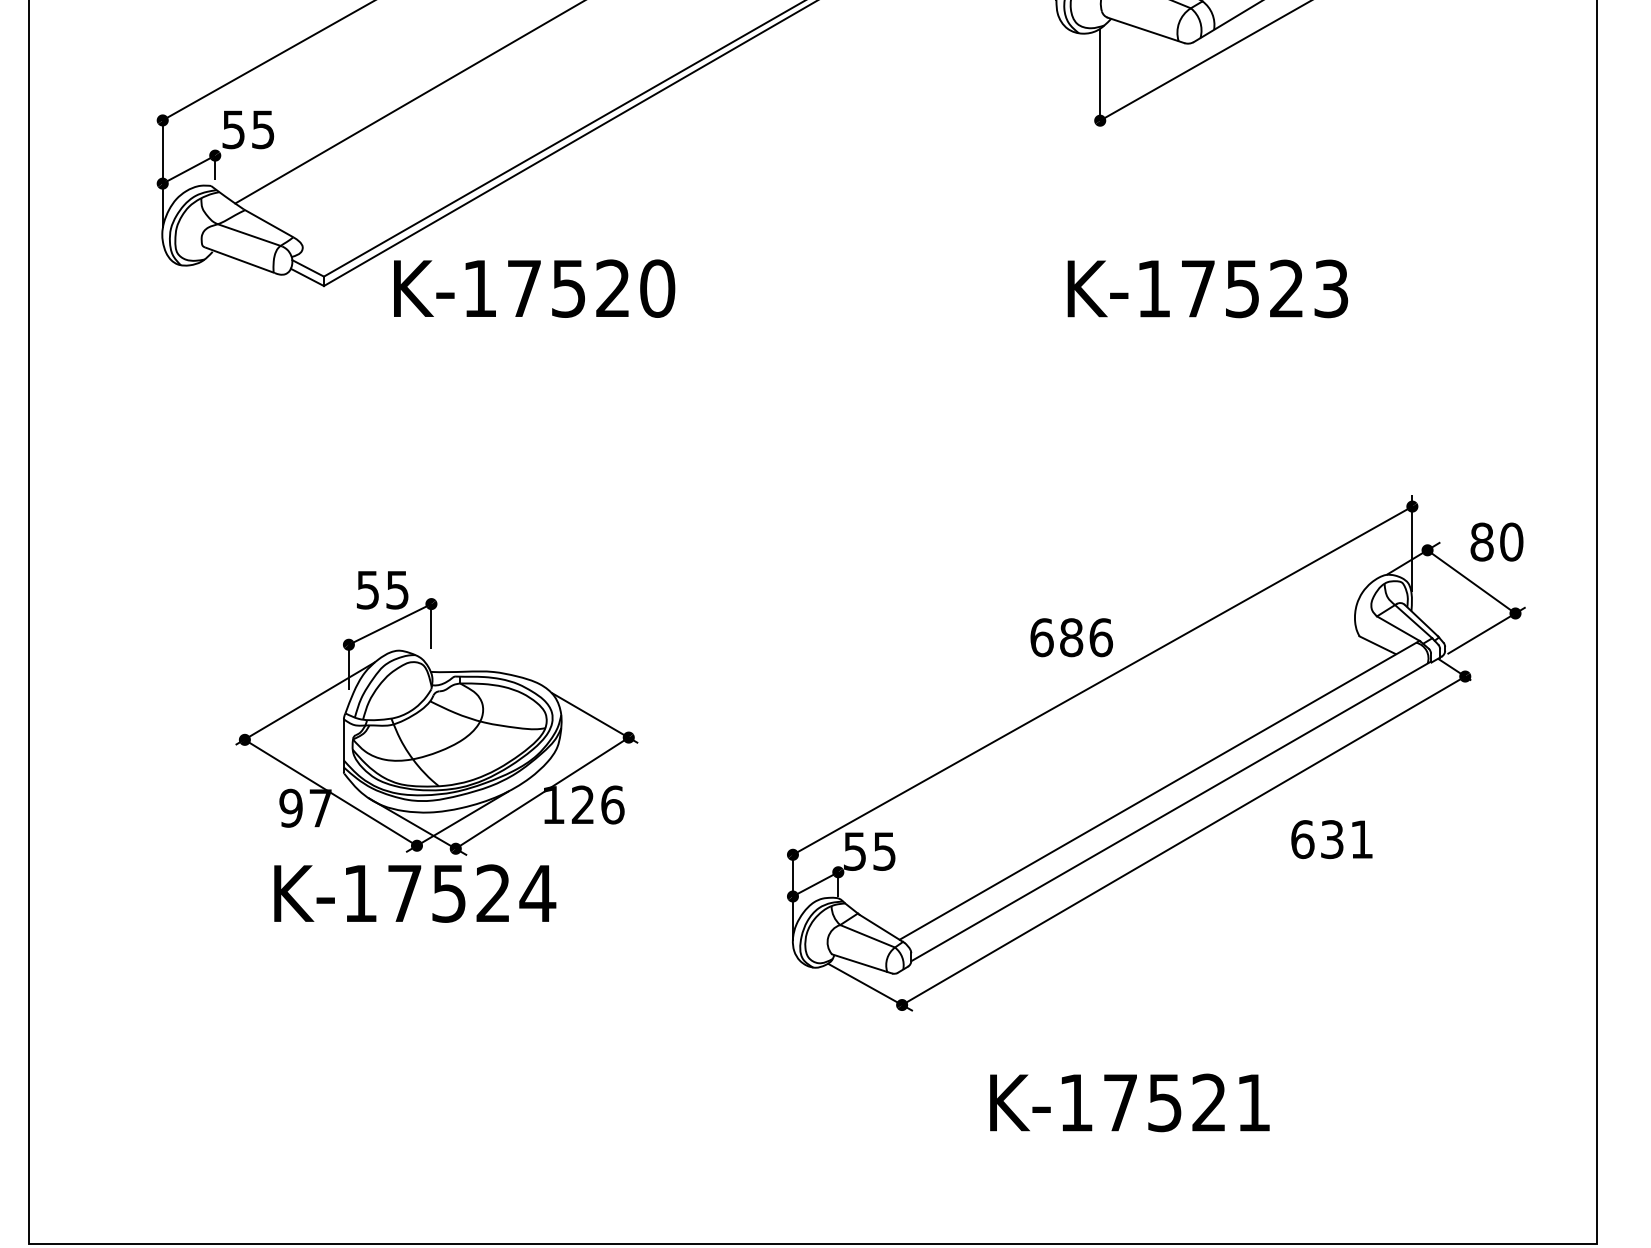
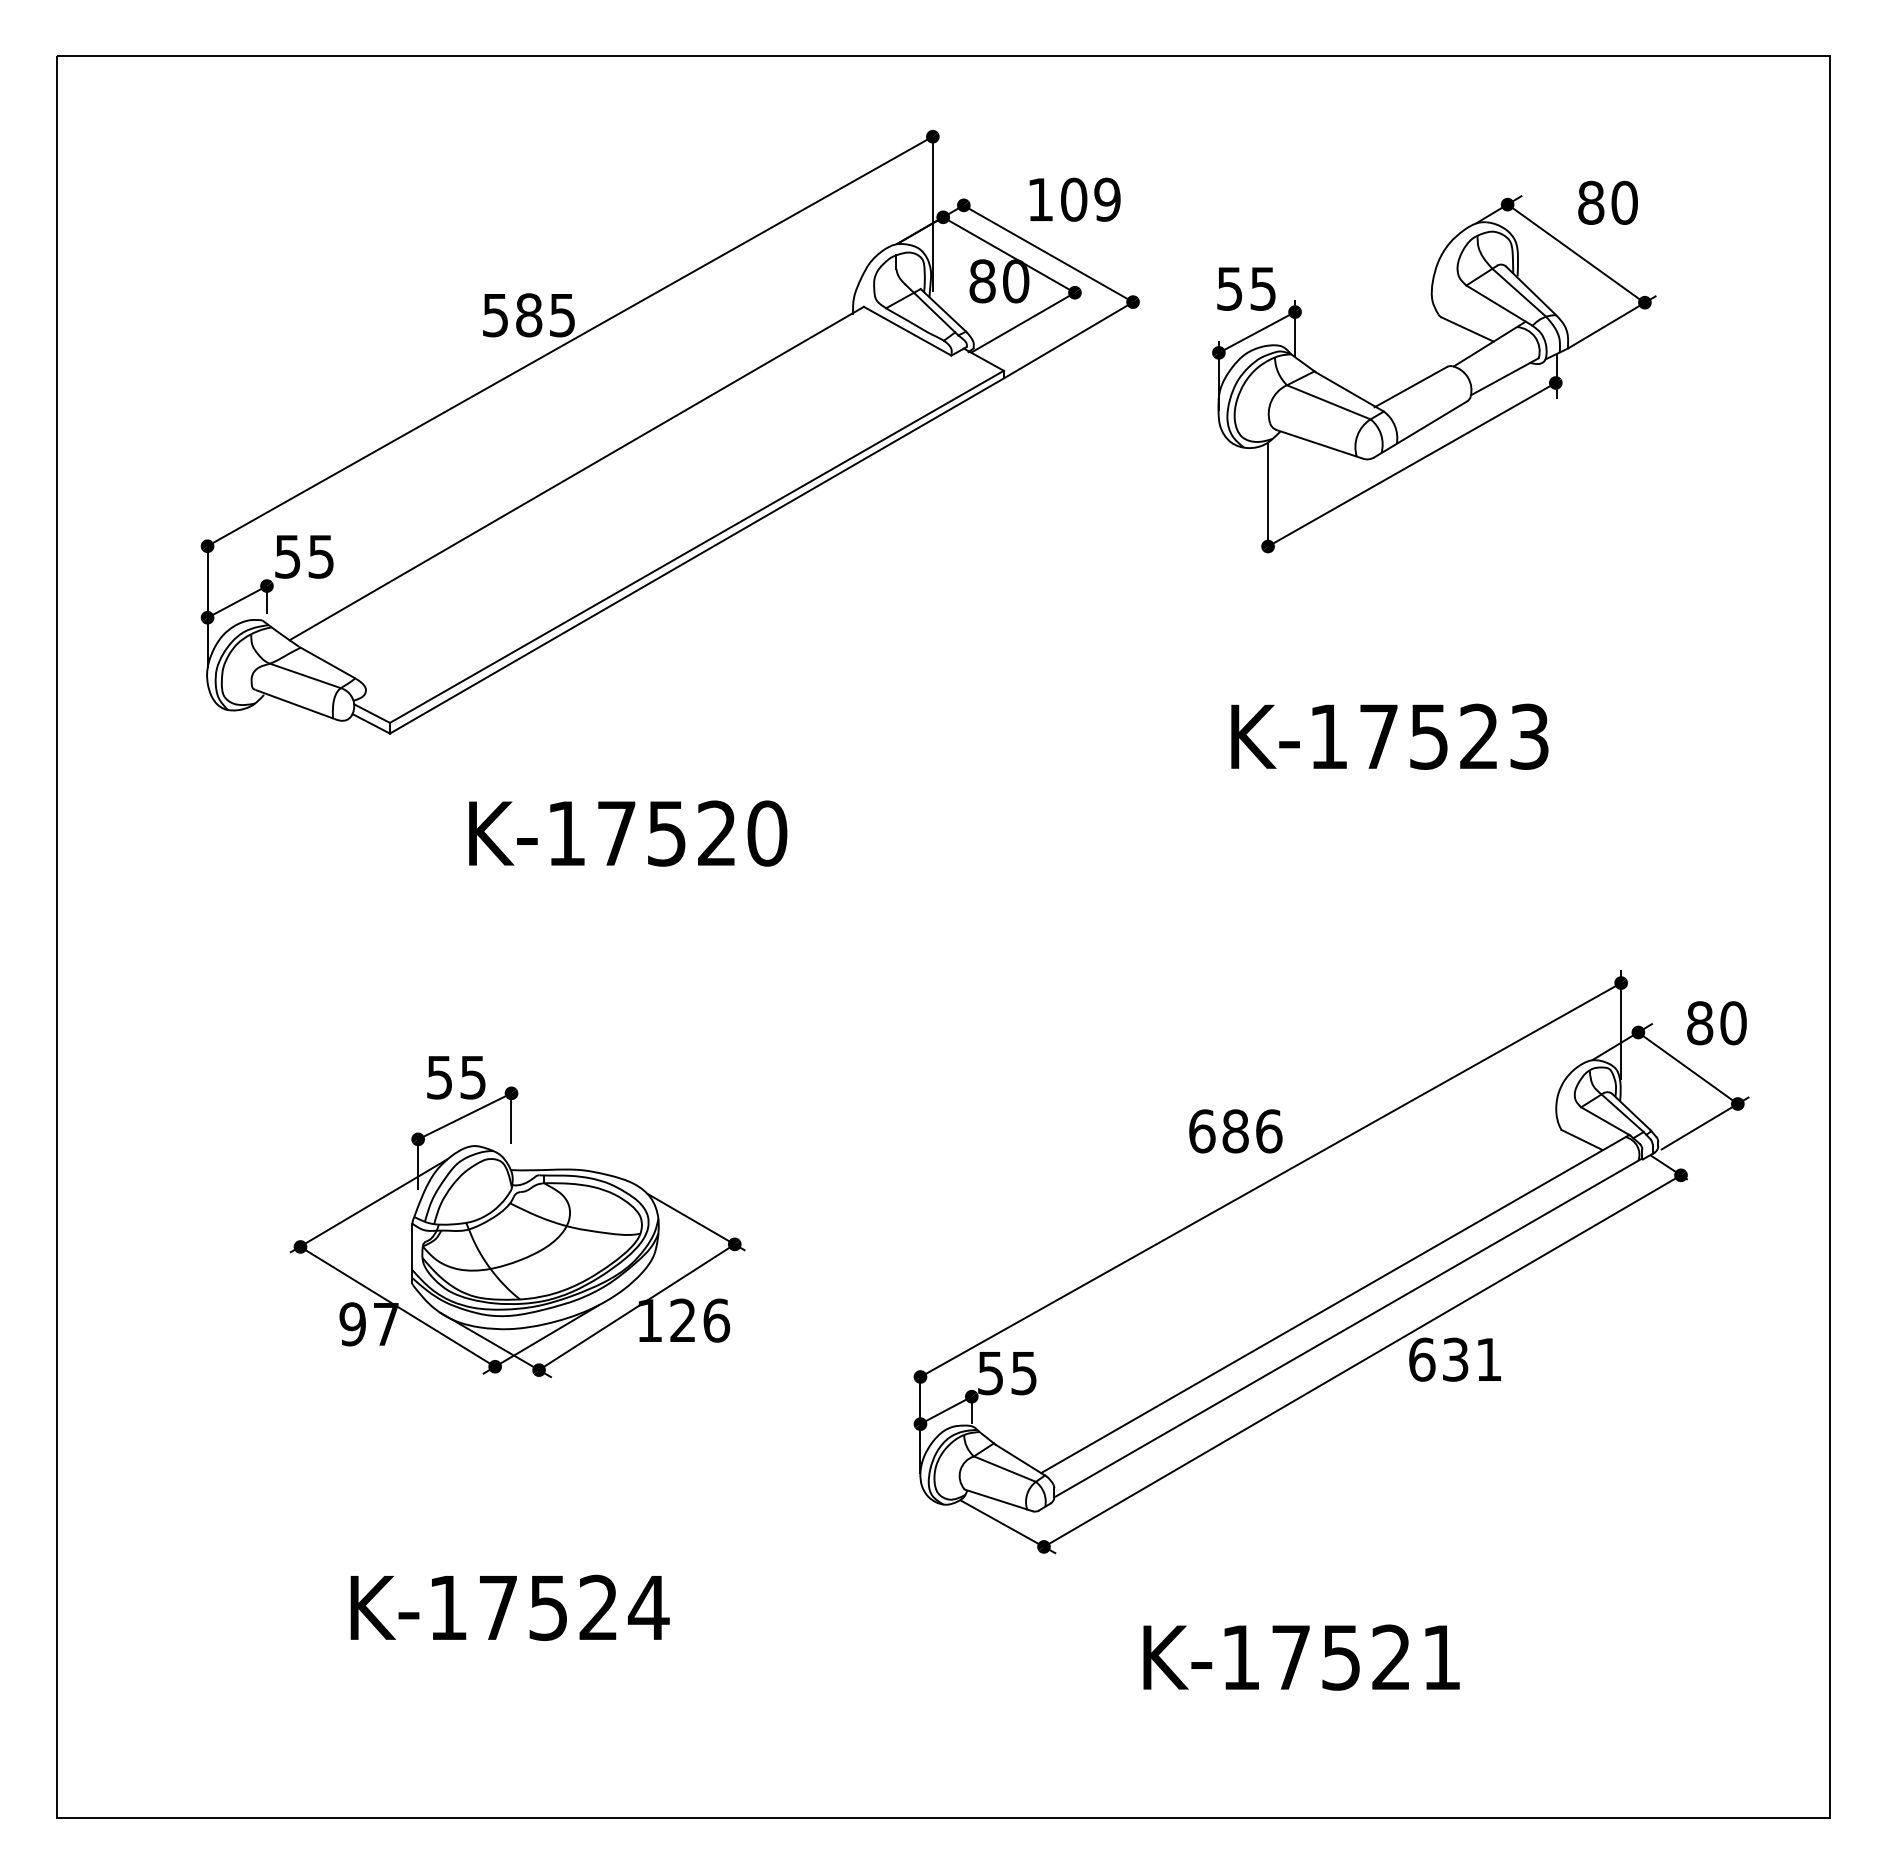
text: (534, 288) -> (628, 833), moved
text: (1331, 839) -> (1454, 1359), moved
text: (414, 893) -> (509, 1607), moved

